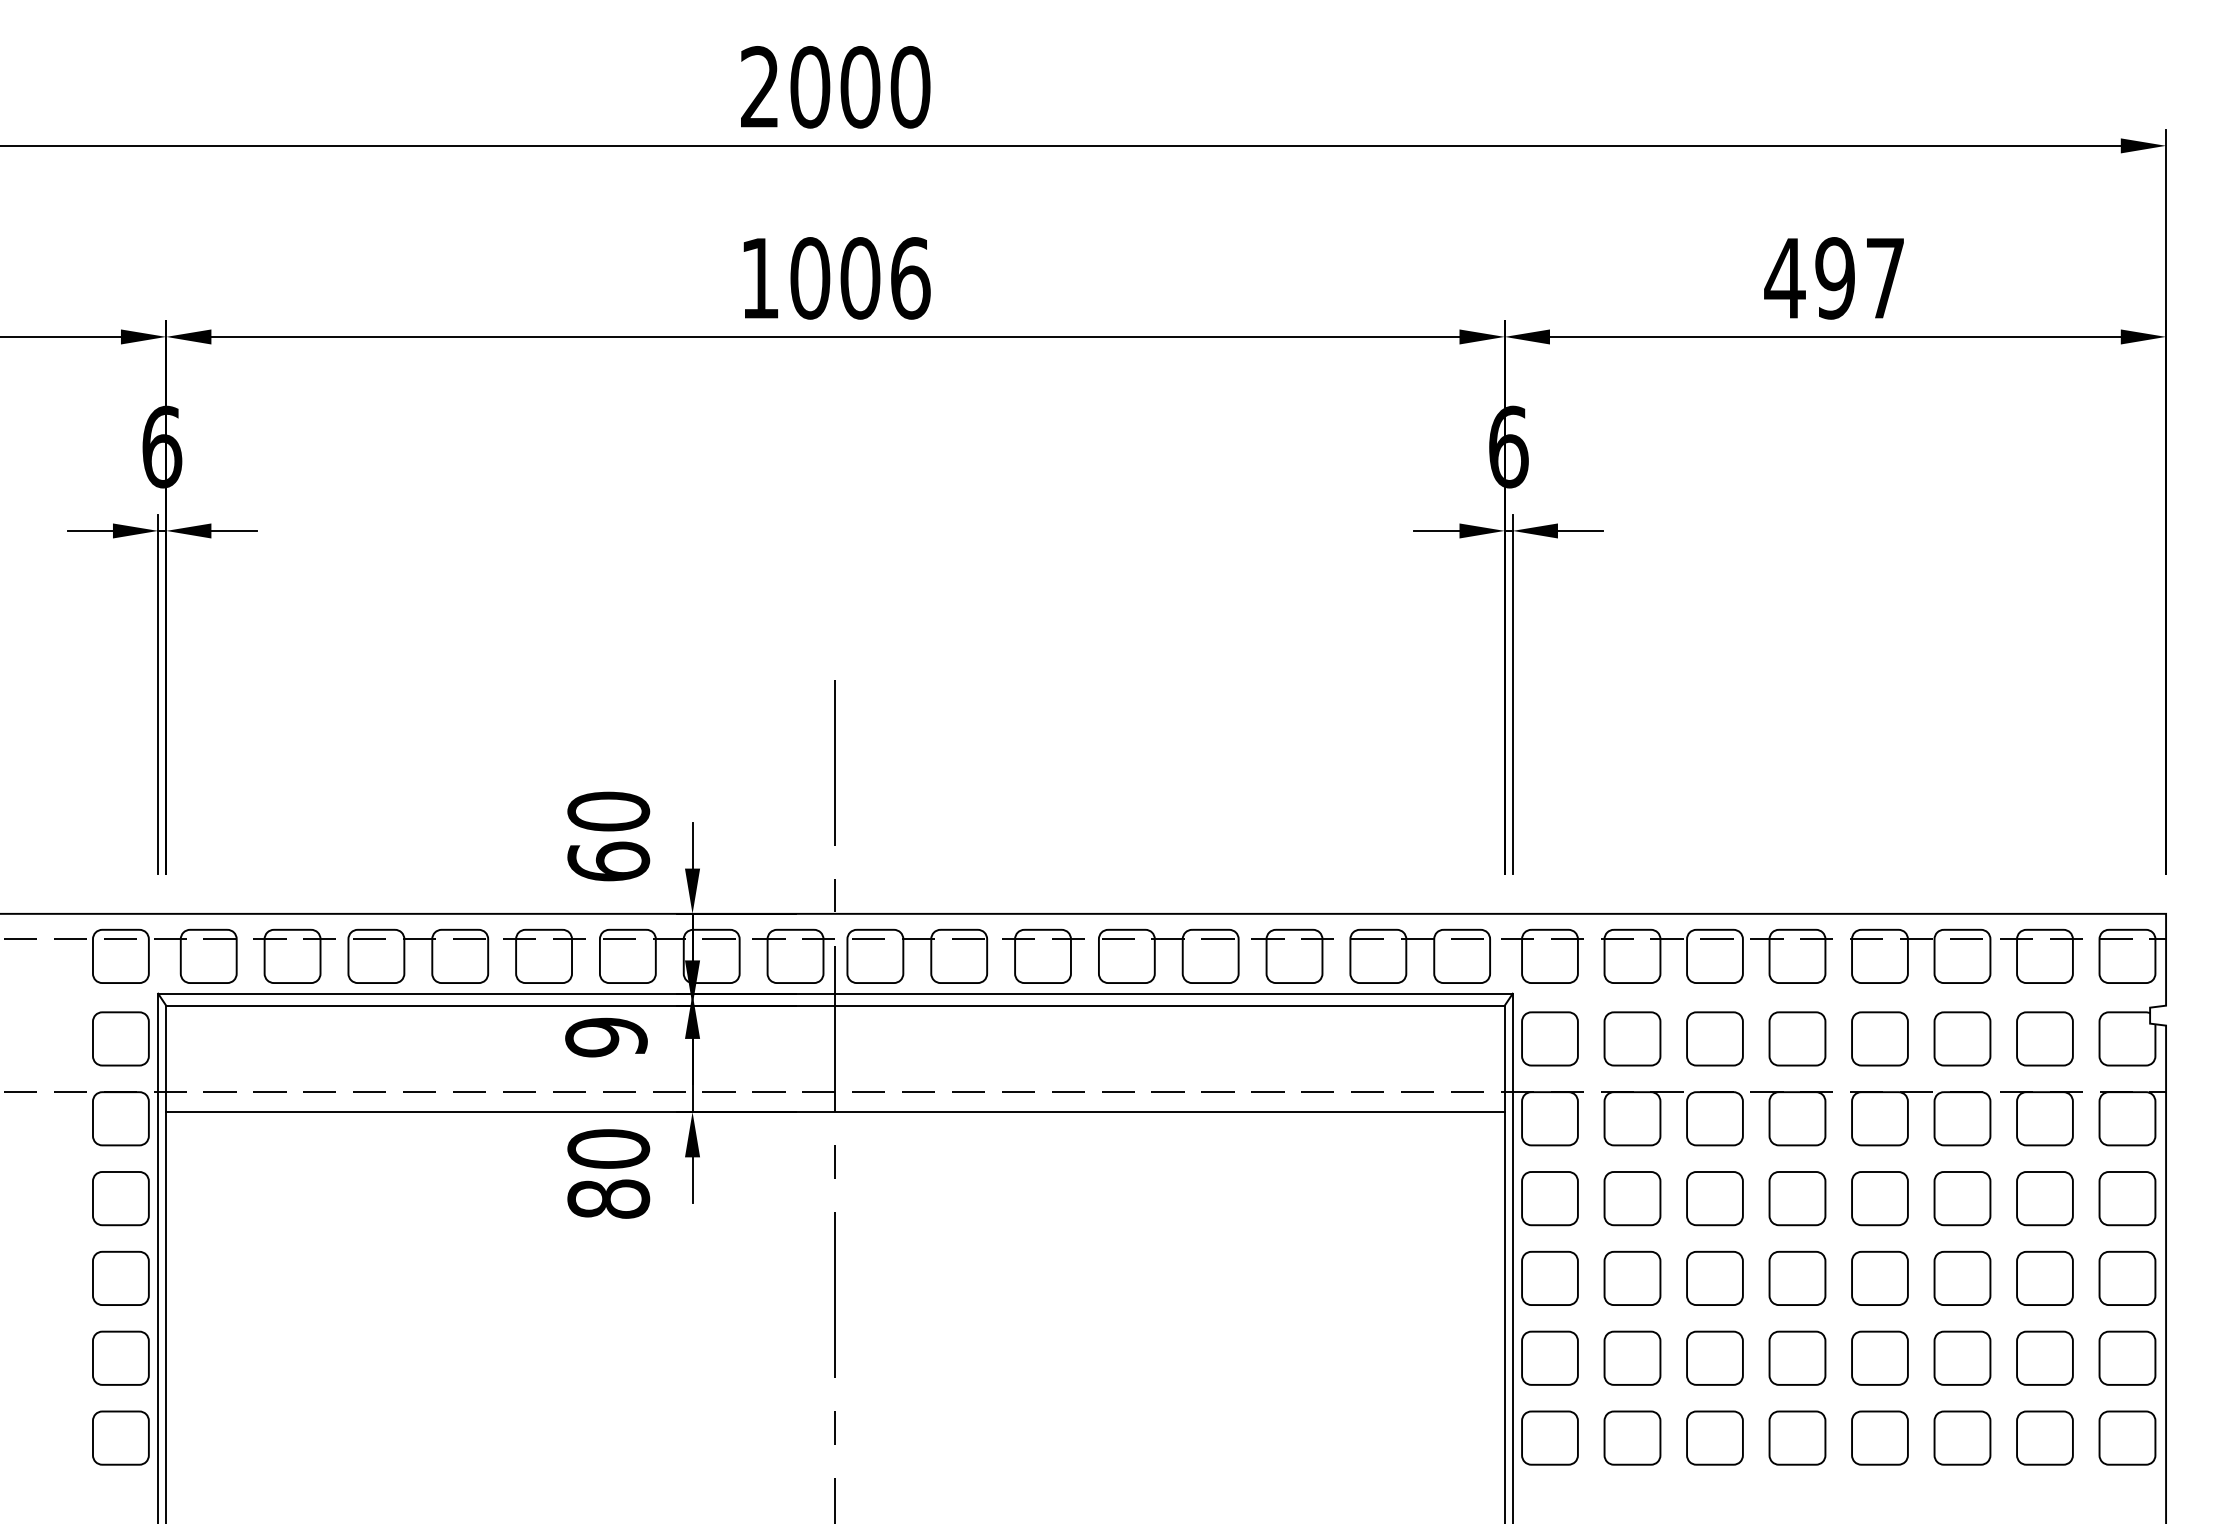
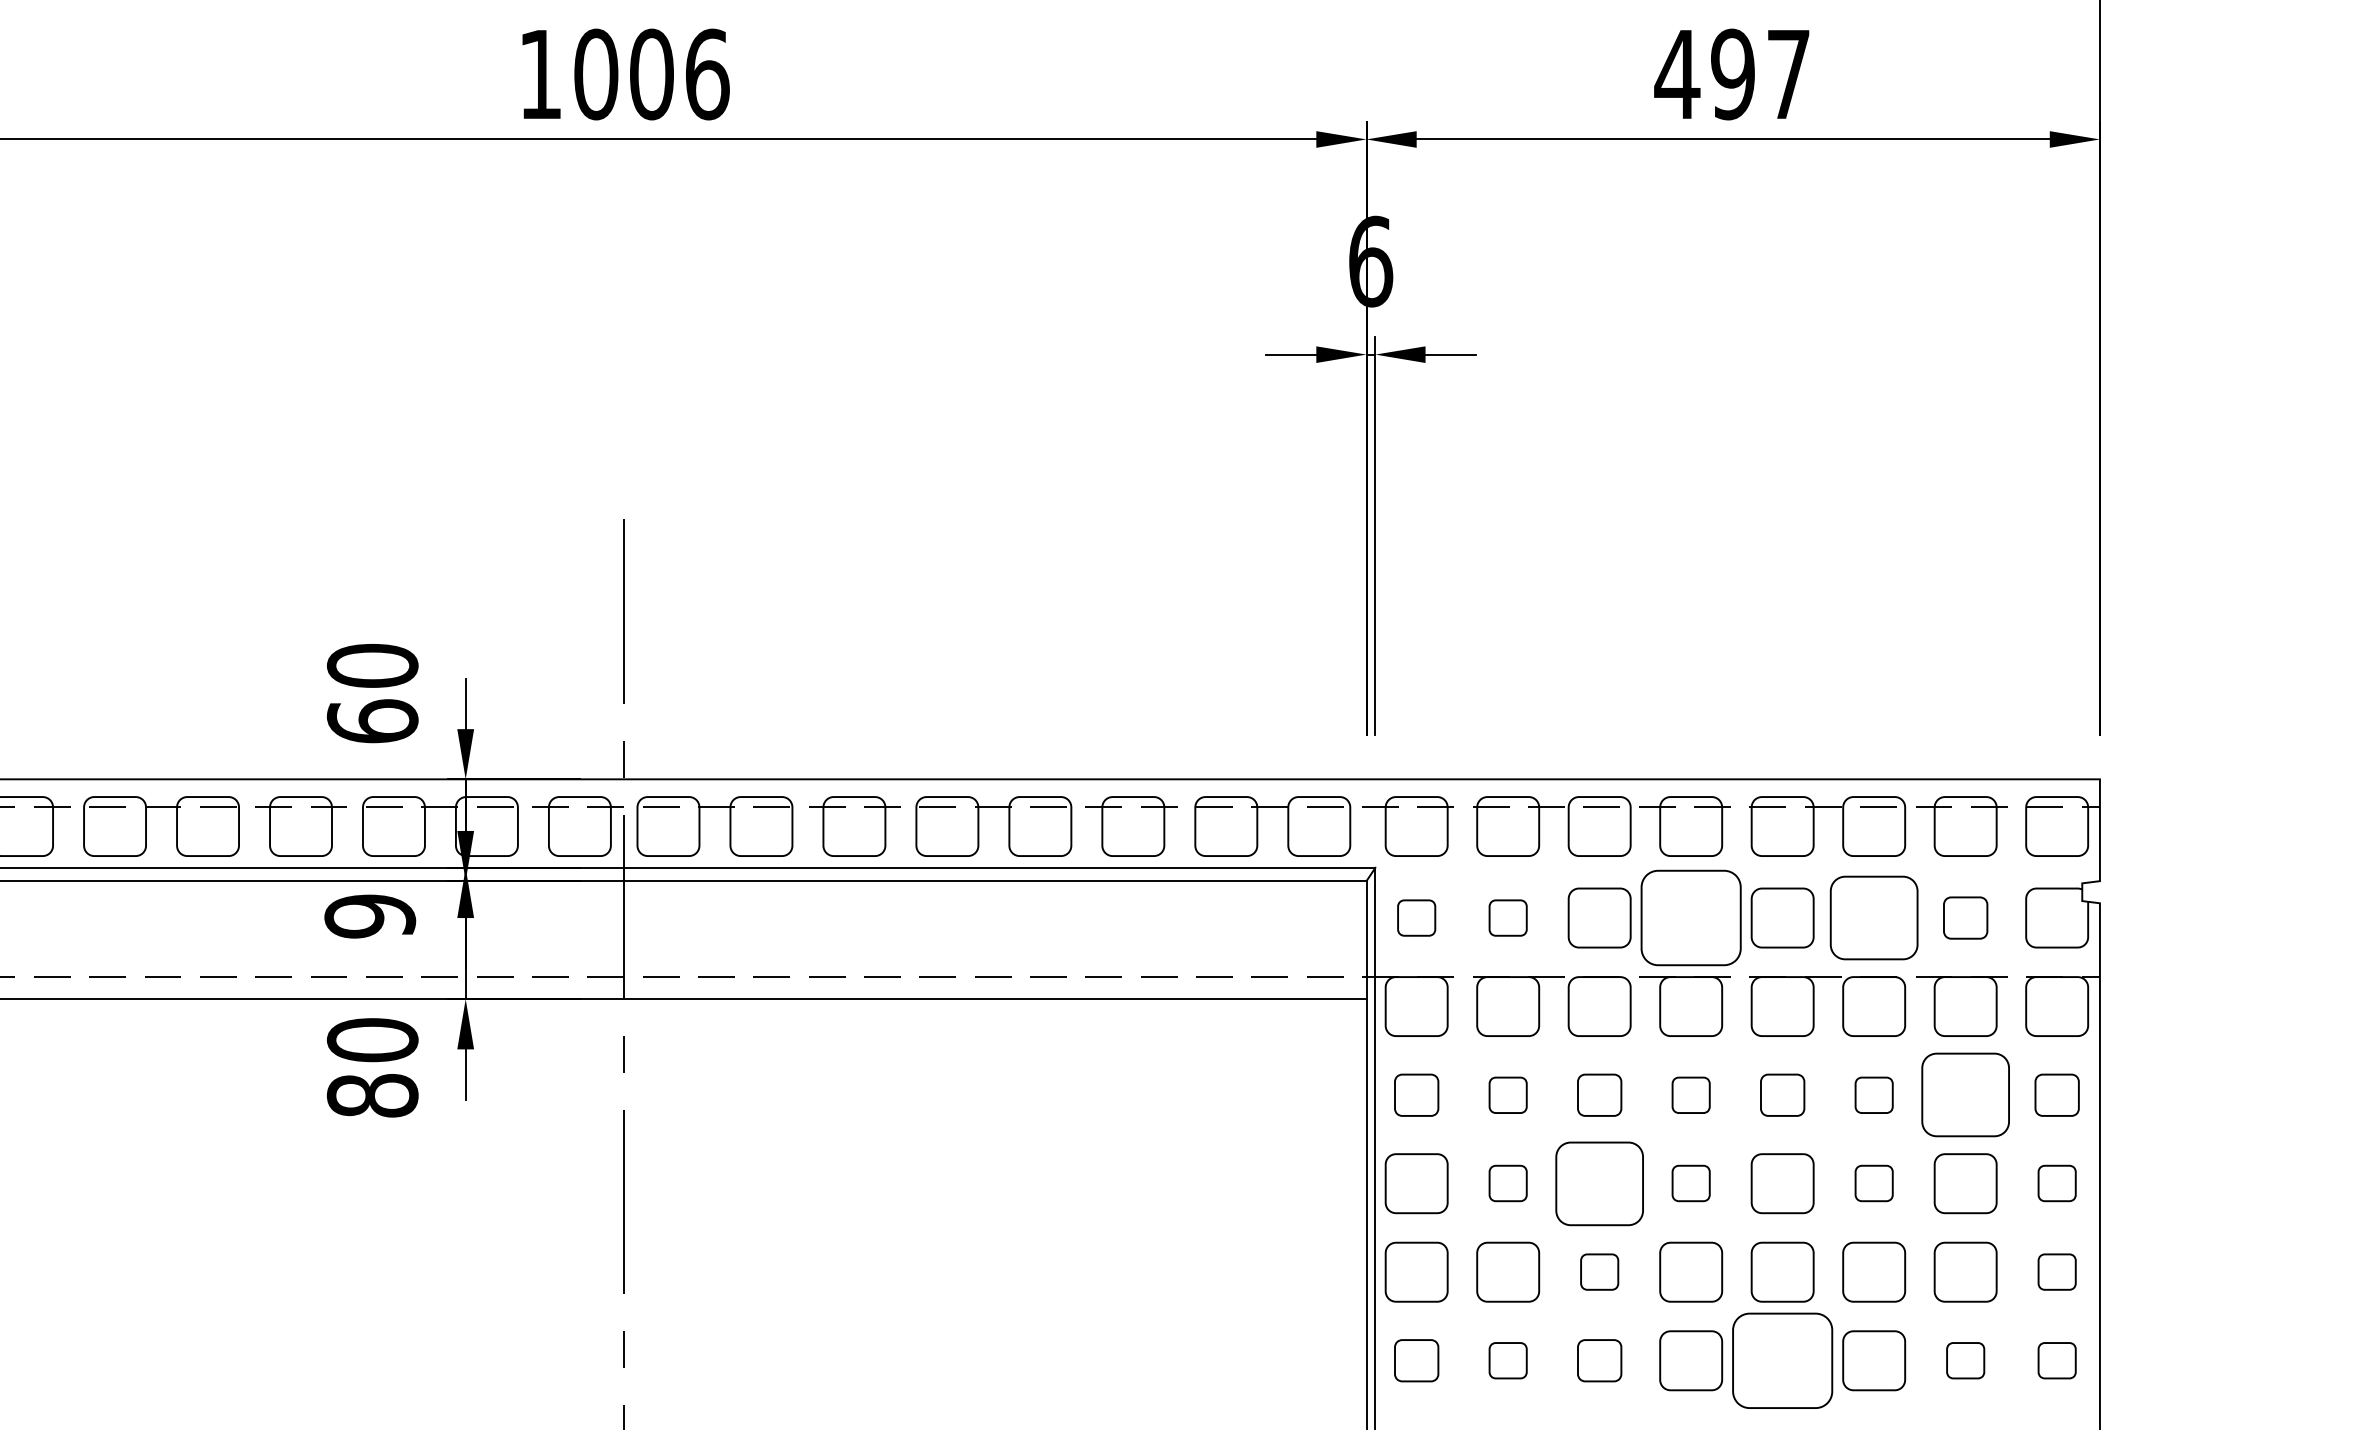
part: (1549, 1038) -> (1416, 917), size x0.6
part: (1632, 1038) -> (1508, 917), size x0.6
part: (1797, 1038) -> (1691, 917), size x1.6
part: (1962, 1038) -> (1874, 917), size x1.4
part: (2044, 1038) -> (1965, 917), size x0.7
part: (1549, 1198) -> (1416, 1095), size x0.7
part: (1632, 1198) -> (1508, 1095), size x0.6
part: (1714, 1198) -> (1599, 1095), size x0.7
part: (1797, 1198) -> (1691, 1095), size x0.6
part: (1879, 1198) -> (1782, 1095), size x0.7
part: (1962, 1198) -> (1874, 1095), size x0.6
part: (2044, 1198) -> (1965, 1095), size x1.4
part: (2127, 1198) -> (2057, 1095), size x0.7
part: (1632, 1277) -> (1508, 1182), size x0.6
part: (1714, 1277) -> (1599, 1182), size x1.4
part: (1797, 1277) -> (1691, 1182), size x0.6
part: (1962, 1277) -> (1874, 1182), size x0.6
part: (2127, 1277) -> (2057, 1182), size x0.6
part: (1714, 1357) -> (1599, 1271), size x0.6
part: (2127, 1357) -> (2057, 1271), size x0.6
part: (1549, 1437) -> (1416, 1360), size x0.7
part: (1632, 1437) -> (1508, 1360), size x0.6
part: (1714, 1437) -> (1599, 1360), size x0.7
part: (1879, 1437) -> (1782, 1360), size x1.6
part: (2044, 1437) -> (1965, 1360), size x0.6
part: (2127, 1437) -> (2057, 1360), size x0.6

